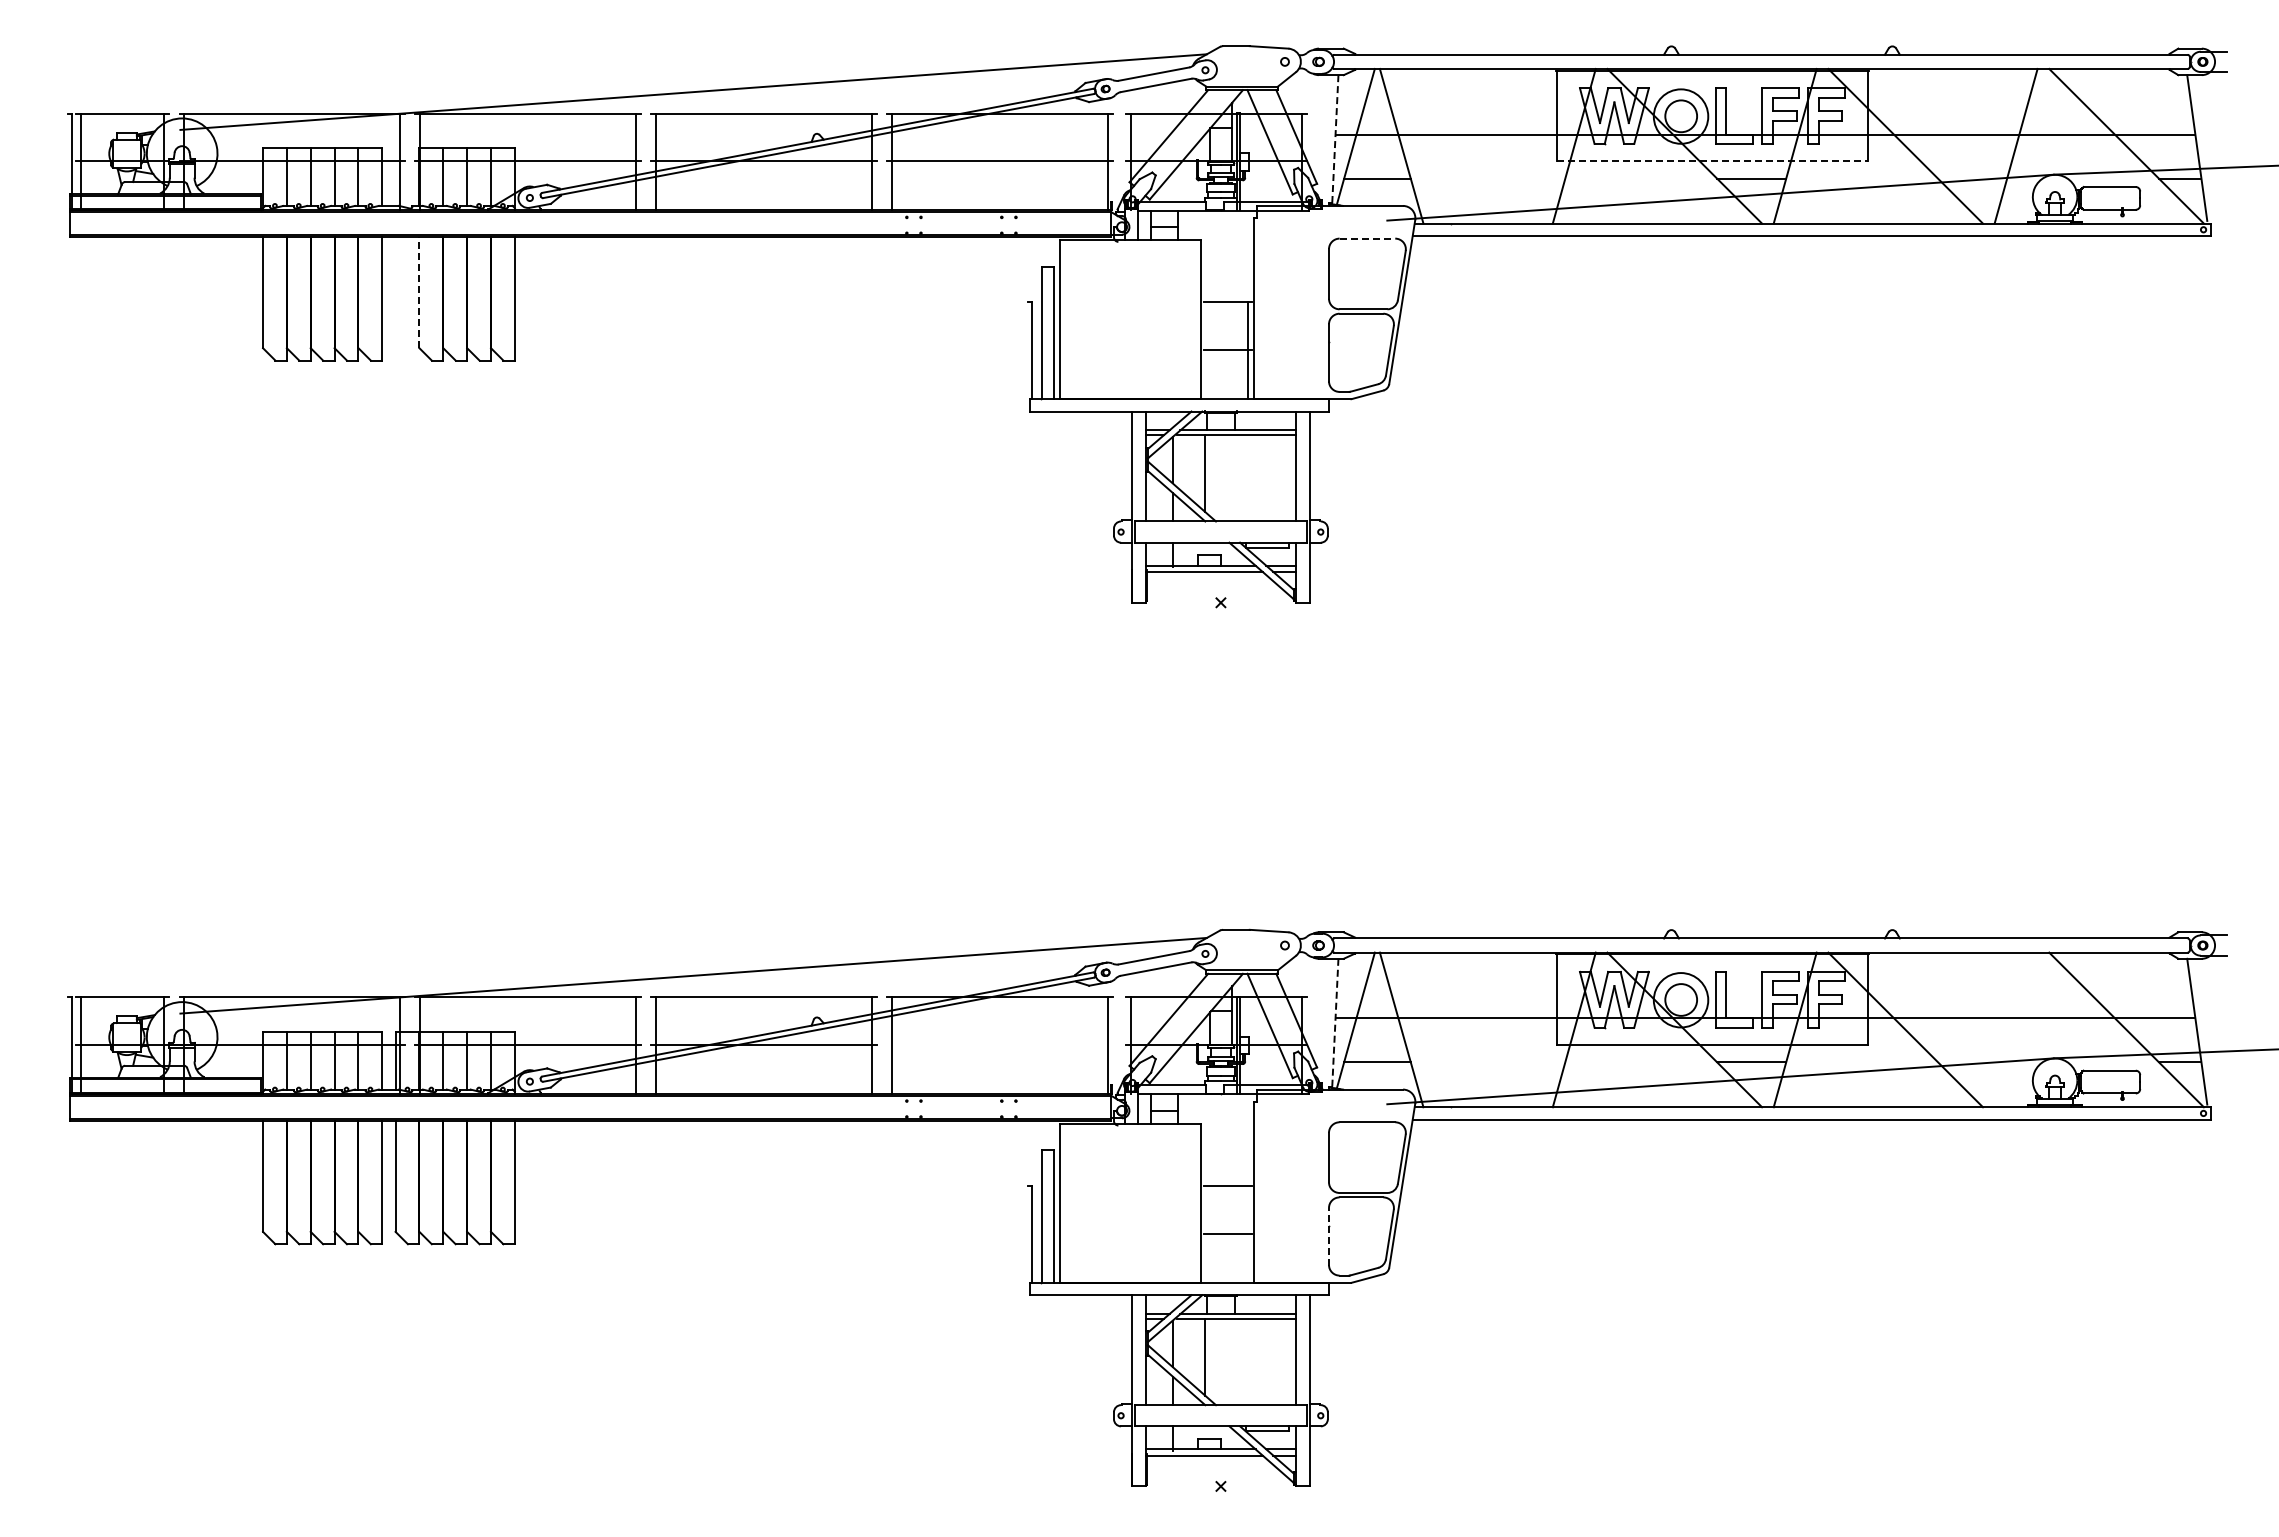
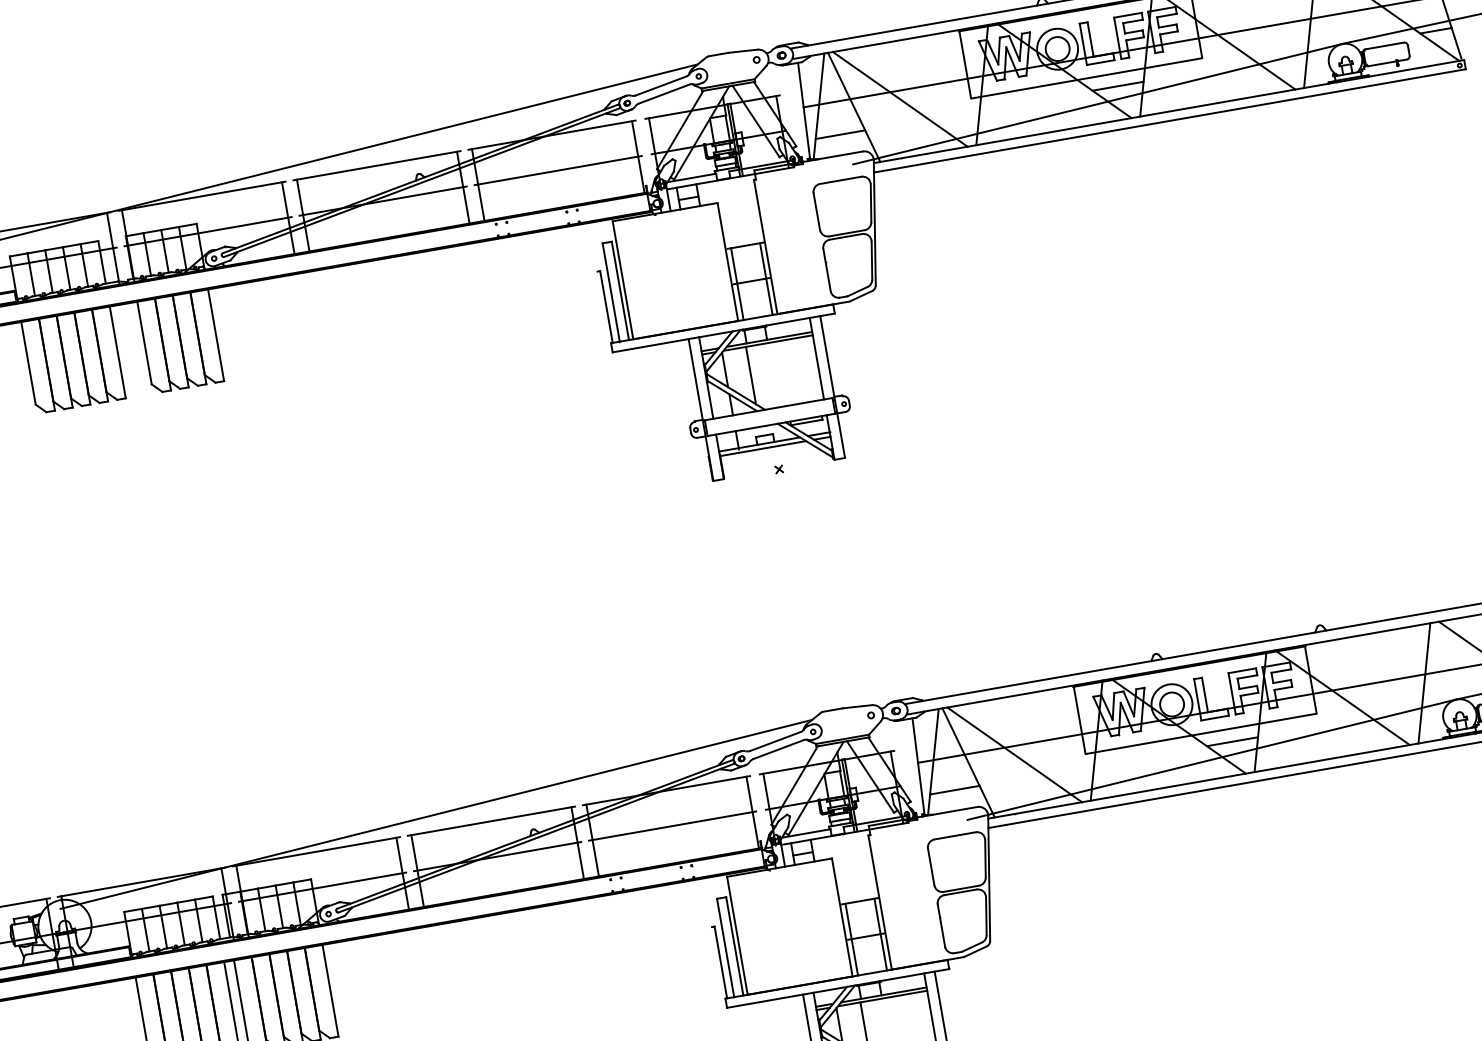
line: (1335, 139) -> (804, 110), dashed -> solid
line: (1463, 145) -> (899, 98), added
line: (1713, 161) -> (1087, 78), dashed -> solid
line: (1367, 238) -> (840, 180), dashed -> solid
line: (419, 292) -> (144, 343), dashed -> solid
line: (1208, 350) -> (737, 283), added
line: (1335, 1023) -> (918, 766), dashed -> solid
line: (1463, 1029) -> (1014, 754), added
line: (2015, 1029) -> (1423, 683), added
line: (999, 1044) -> (672, 825), added
line: (1208, 1234) -> (851, 939), added
line: (1247, 1234) -> (880, 934), added
line: (1329, 1236) -> (941, 925), dashed -> solid

